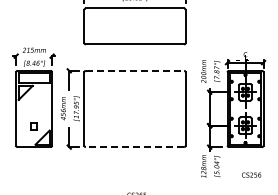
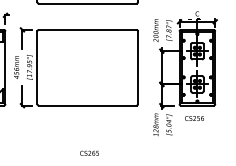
line: (135, 70) -> (88, 29), dashed -> solid
line: (134, 147) -> (87, 105), dashed -> solid
text: (251, 174) -> (194, 117), moved

